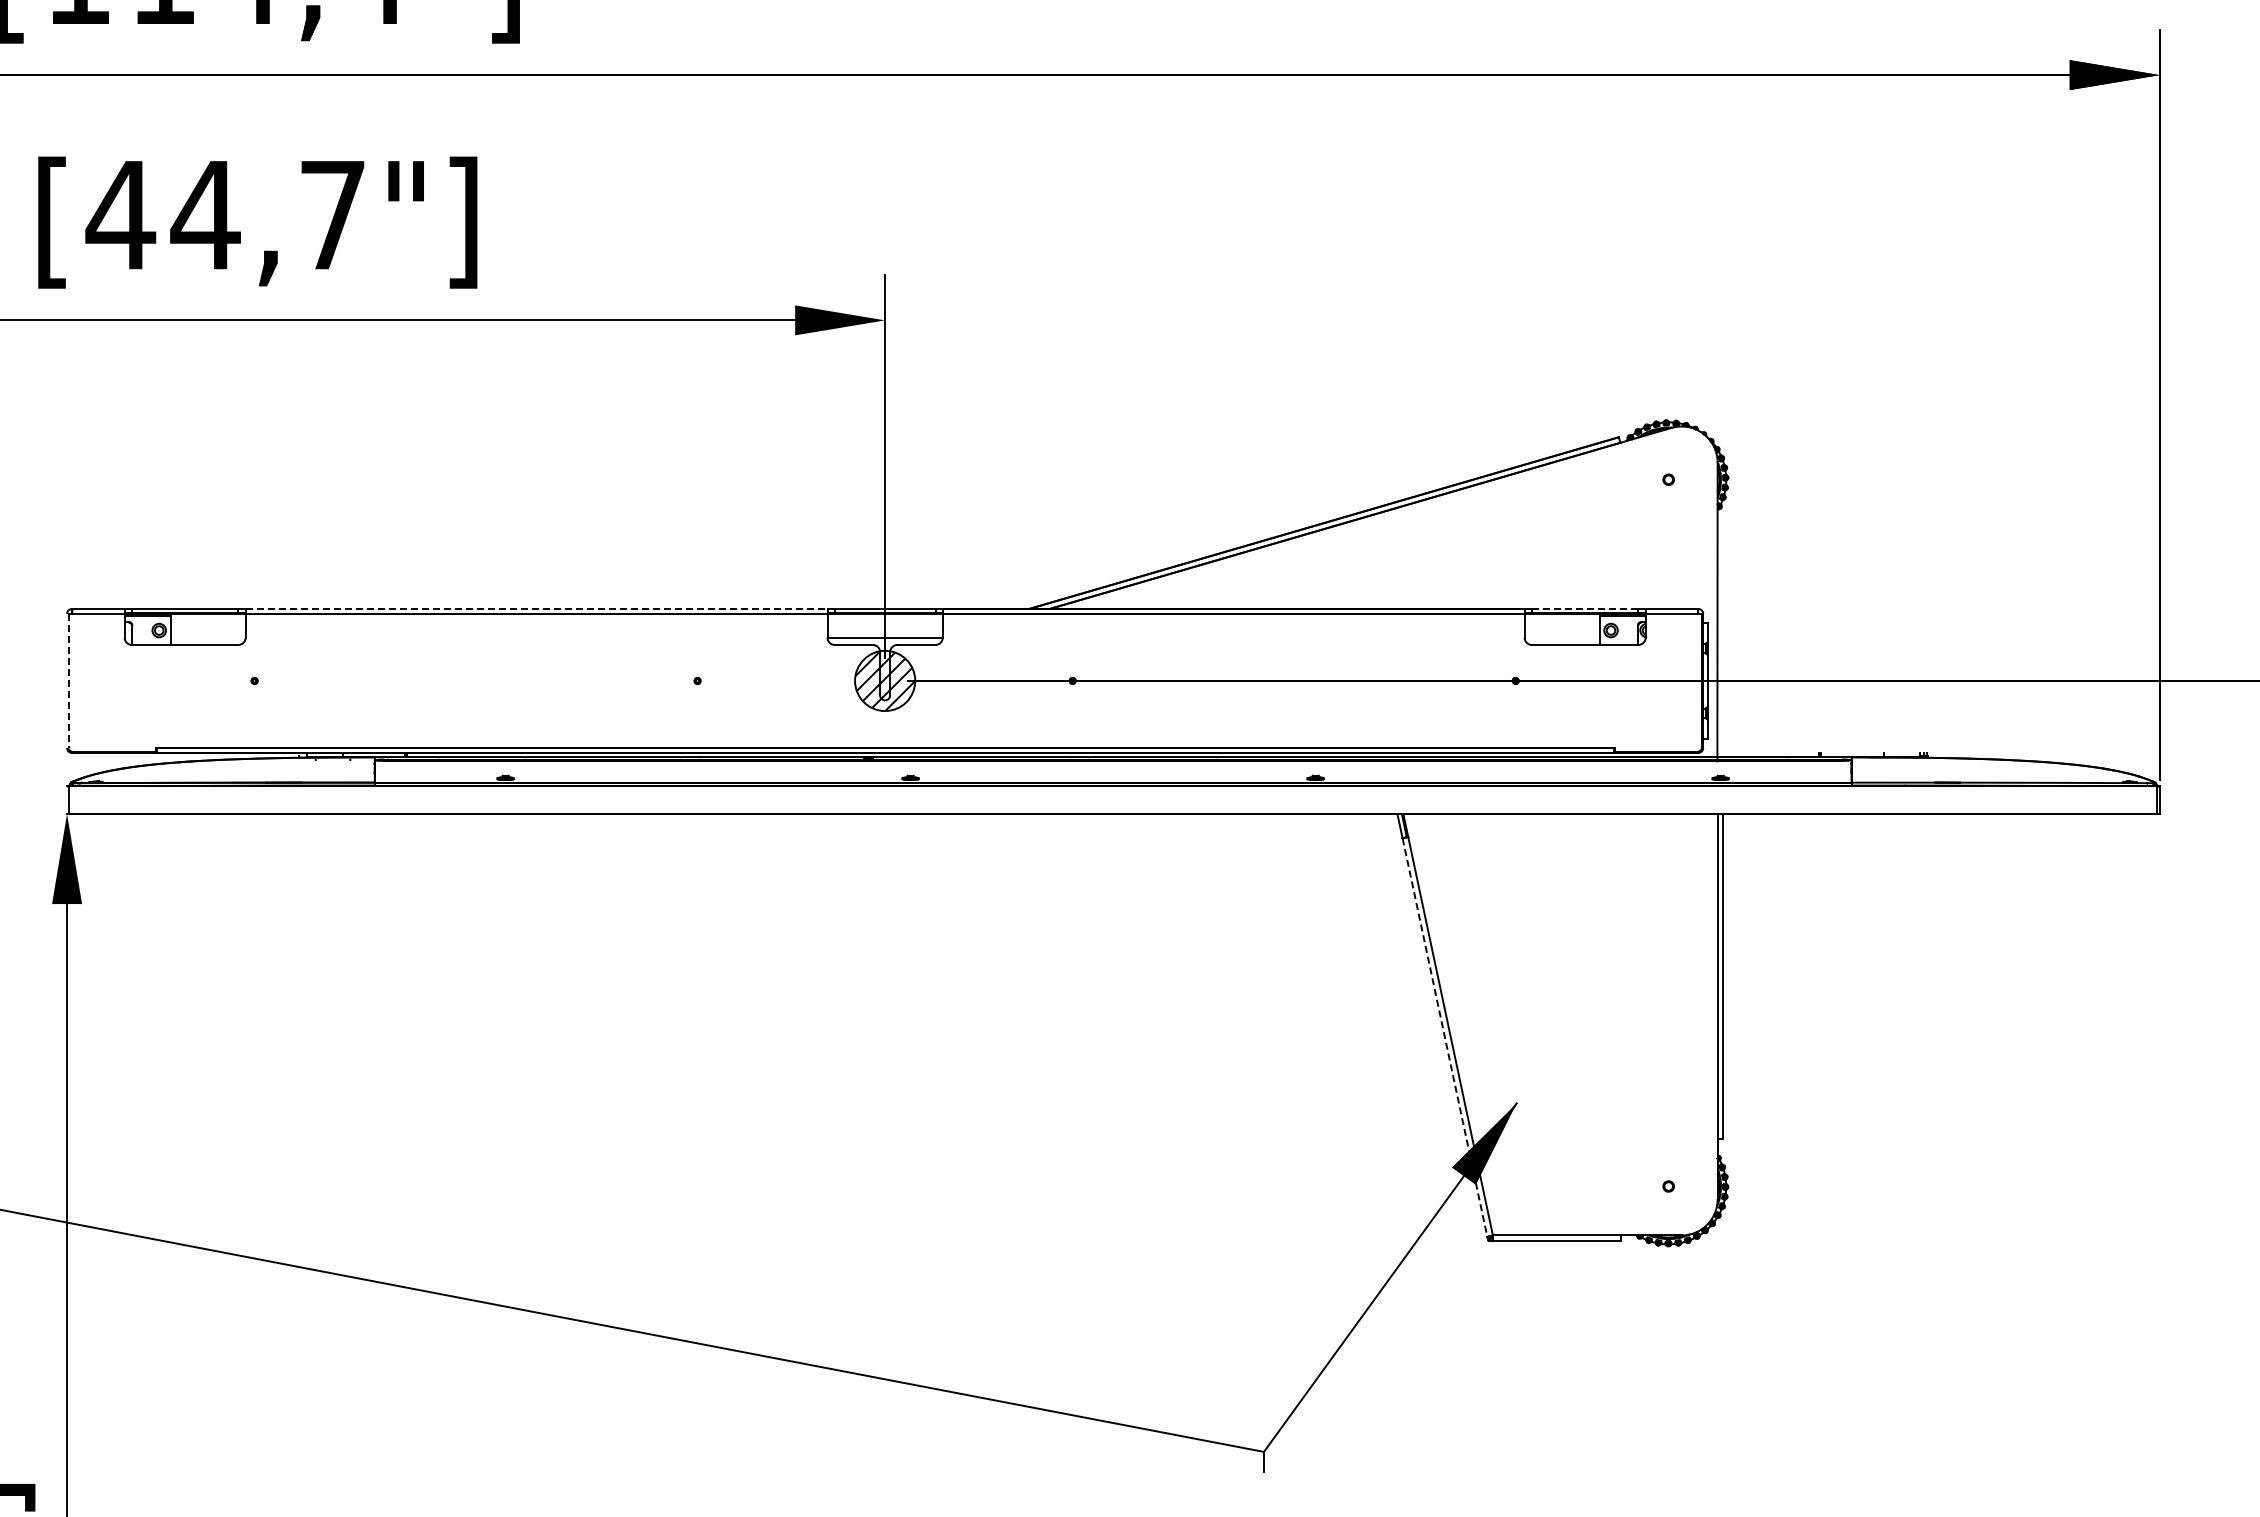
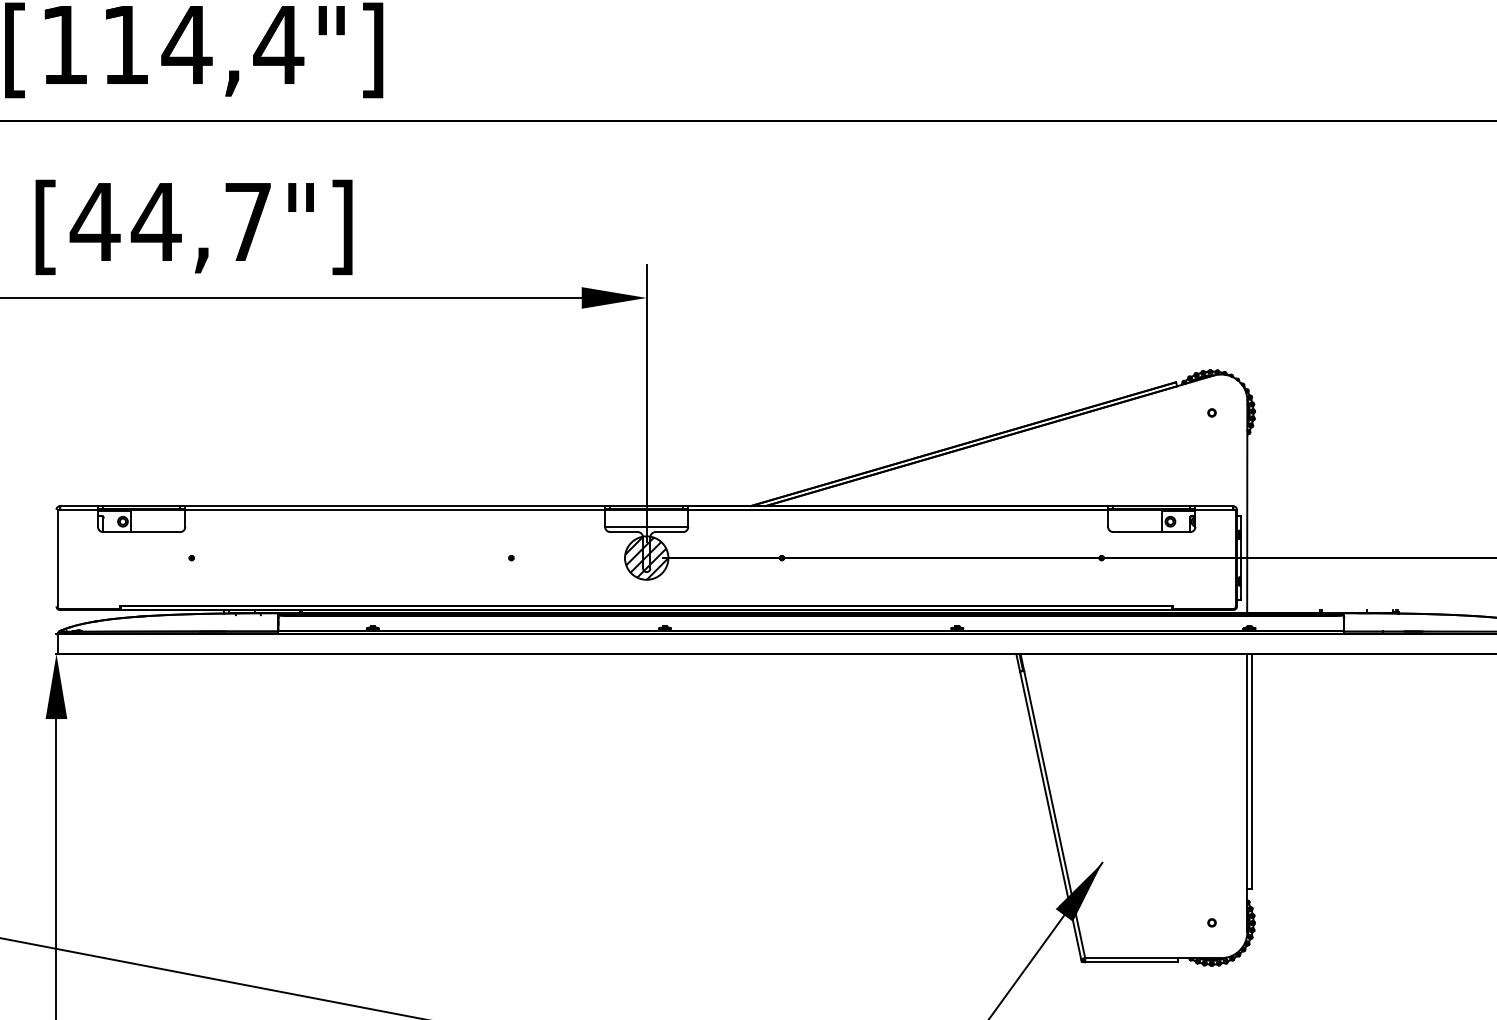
line: (536, 608) -> (395, 505), dashed -> solid
line: (1584, 608) -> (1151, 505), dashed -> solid
line: (68, 680) -> (57, 557), dashed -> solid
line: (1445, 1037) -> (1051, 815), dashed -> solid

